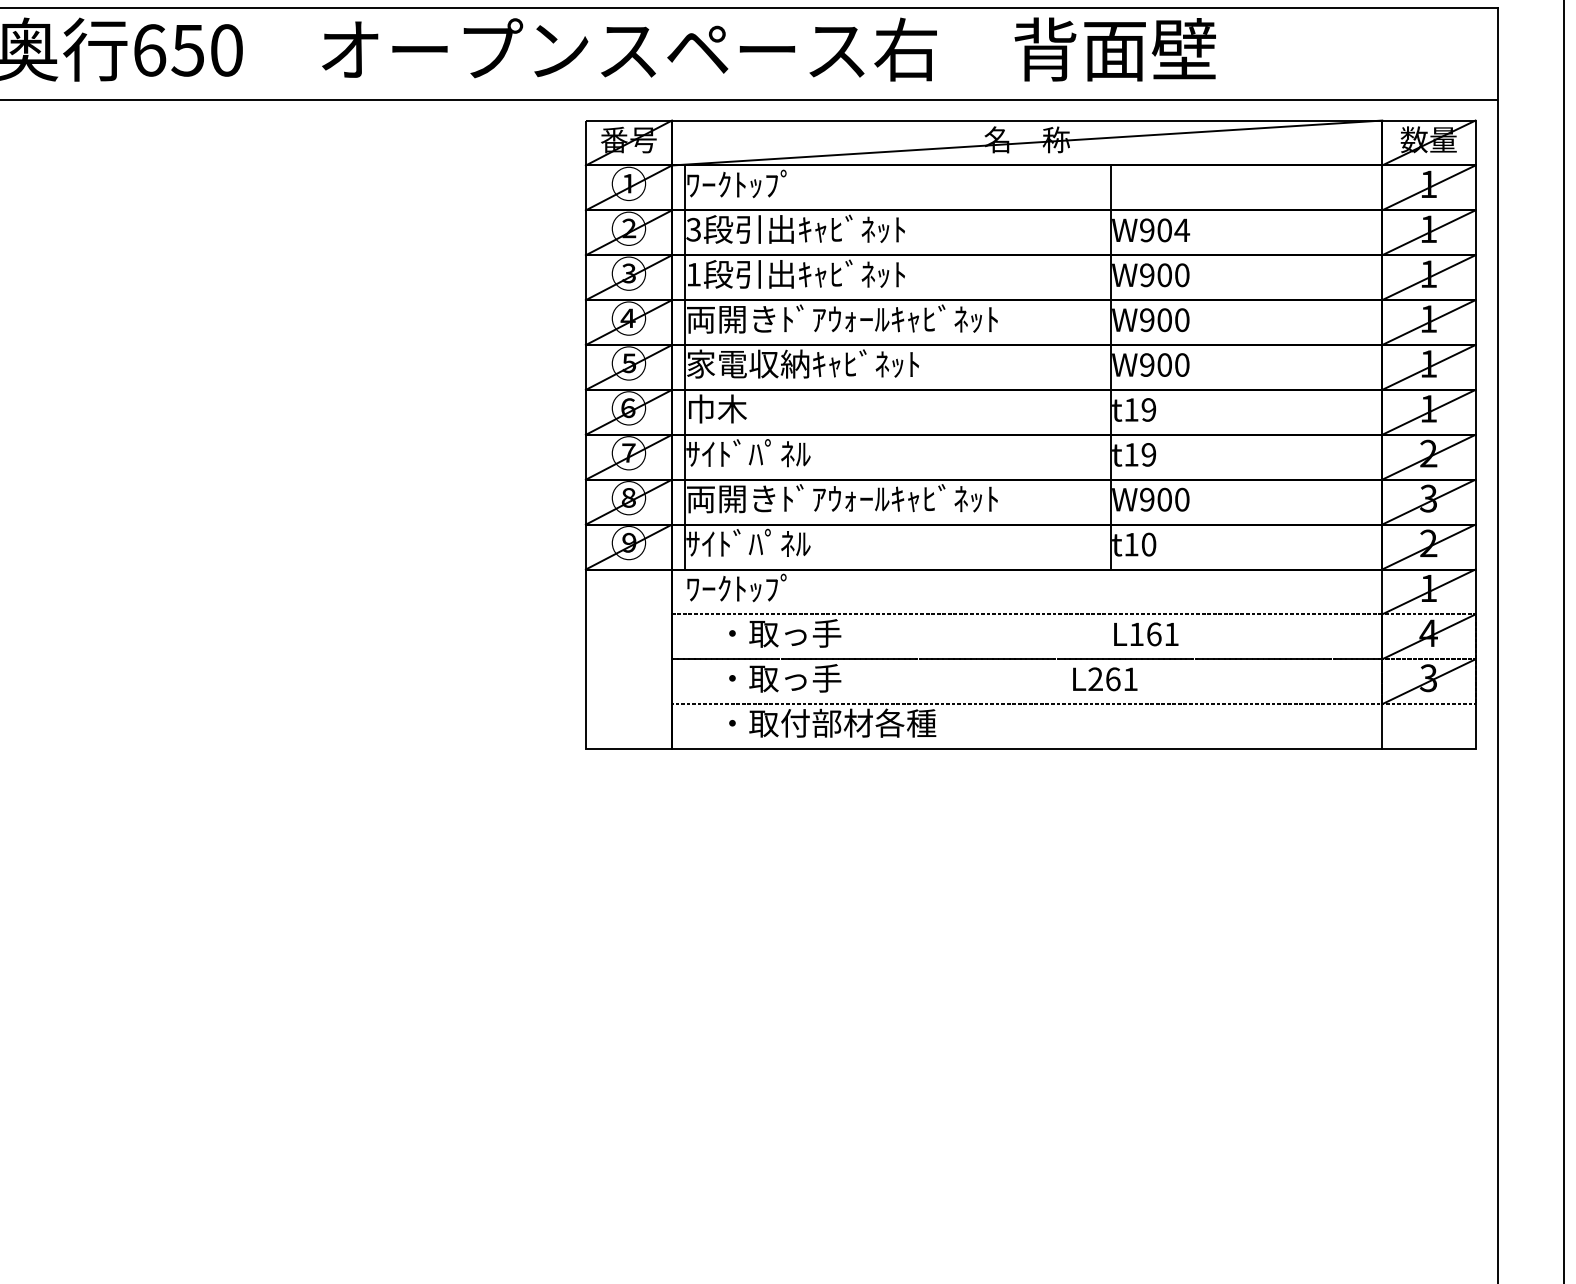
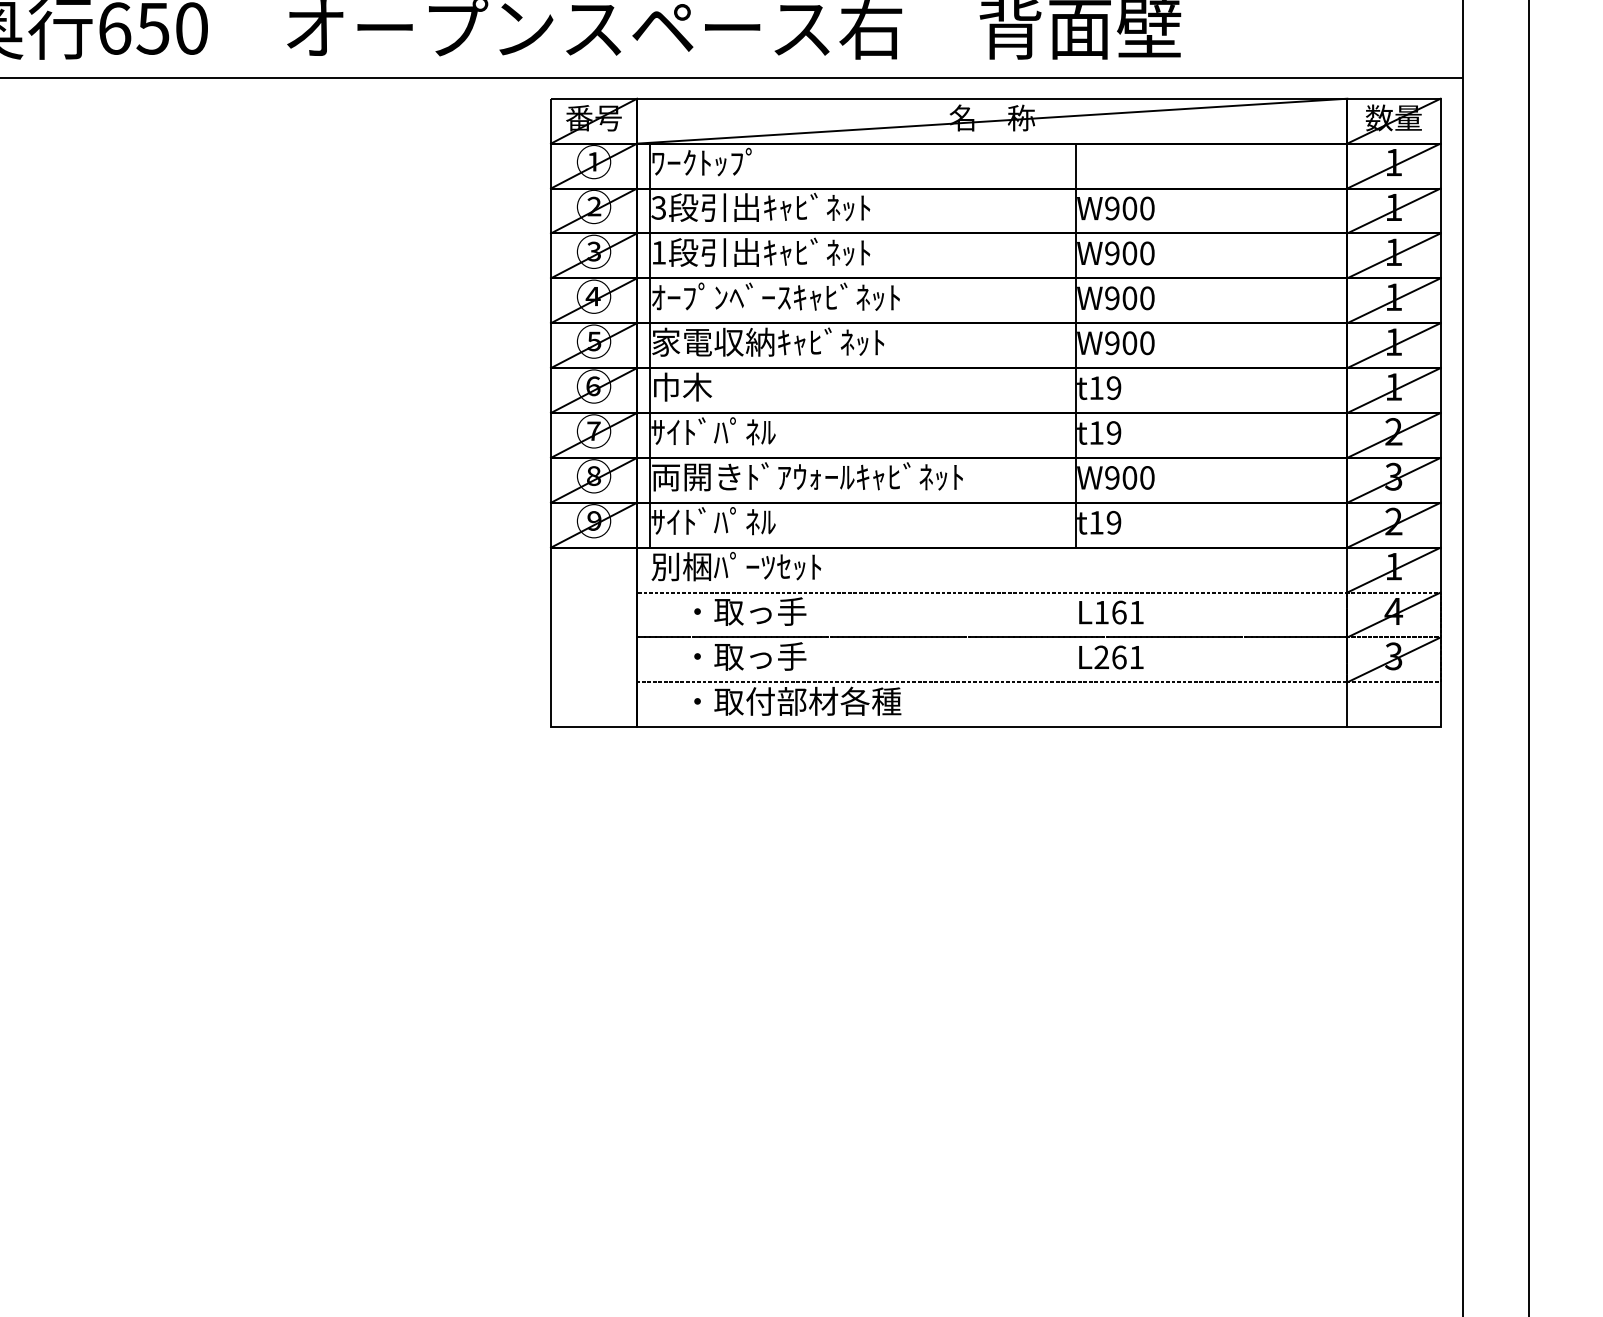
text: (1182, 230) -> (1147, 208), W904 -> W900
text: (842, 318) -> (807, 296), 両開きﾄﾞｱｳｫｰﾙｷｬﾋﾞﾈｯﾄ -> ｵｰﾌﾟﾝﾍﾞｰｽｷｬﾋﾞﾈｯﾄ
text: (1148, 544) -> (1113, 522), t10 -> t19
text: (771, 588) -> (736, 566), ﾜｰｸﾄｯﾌﾟ -> 別梱ﾊﾟｰﾂｾｯﾄ
text: (1105, 679) -> (1111, 657), moved

